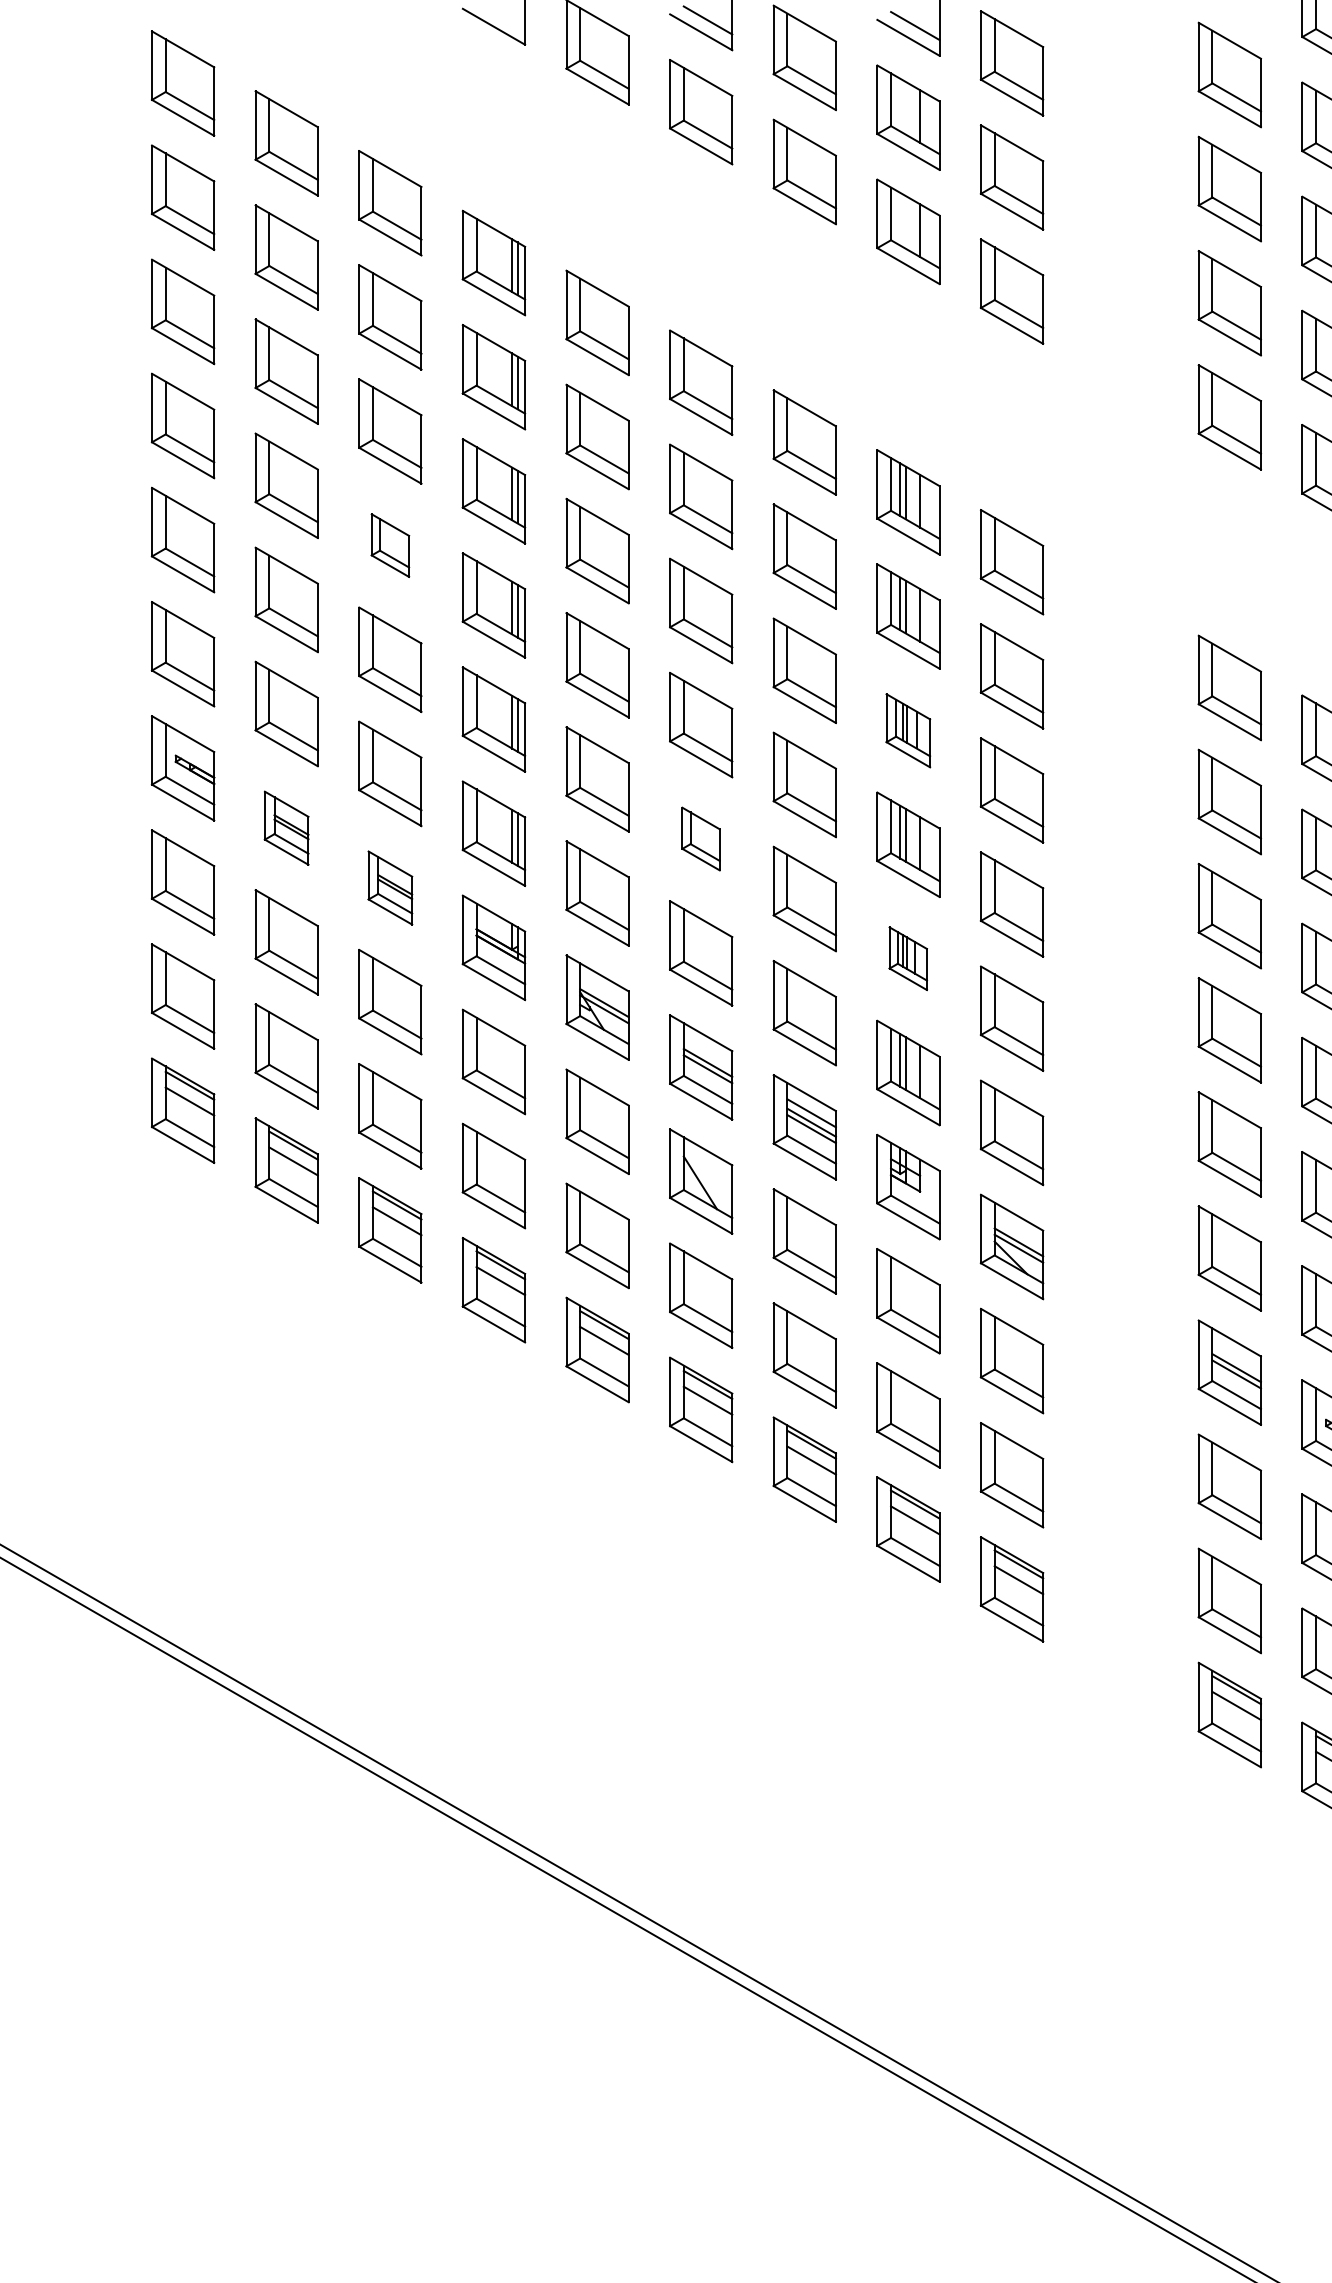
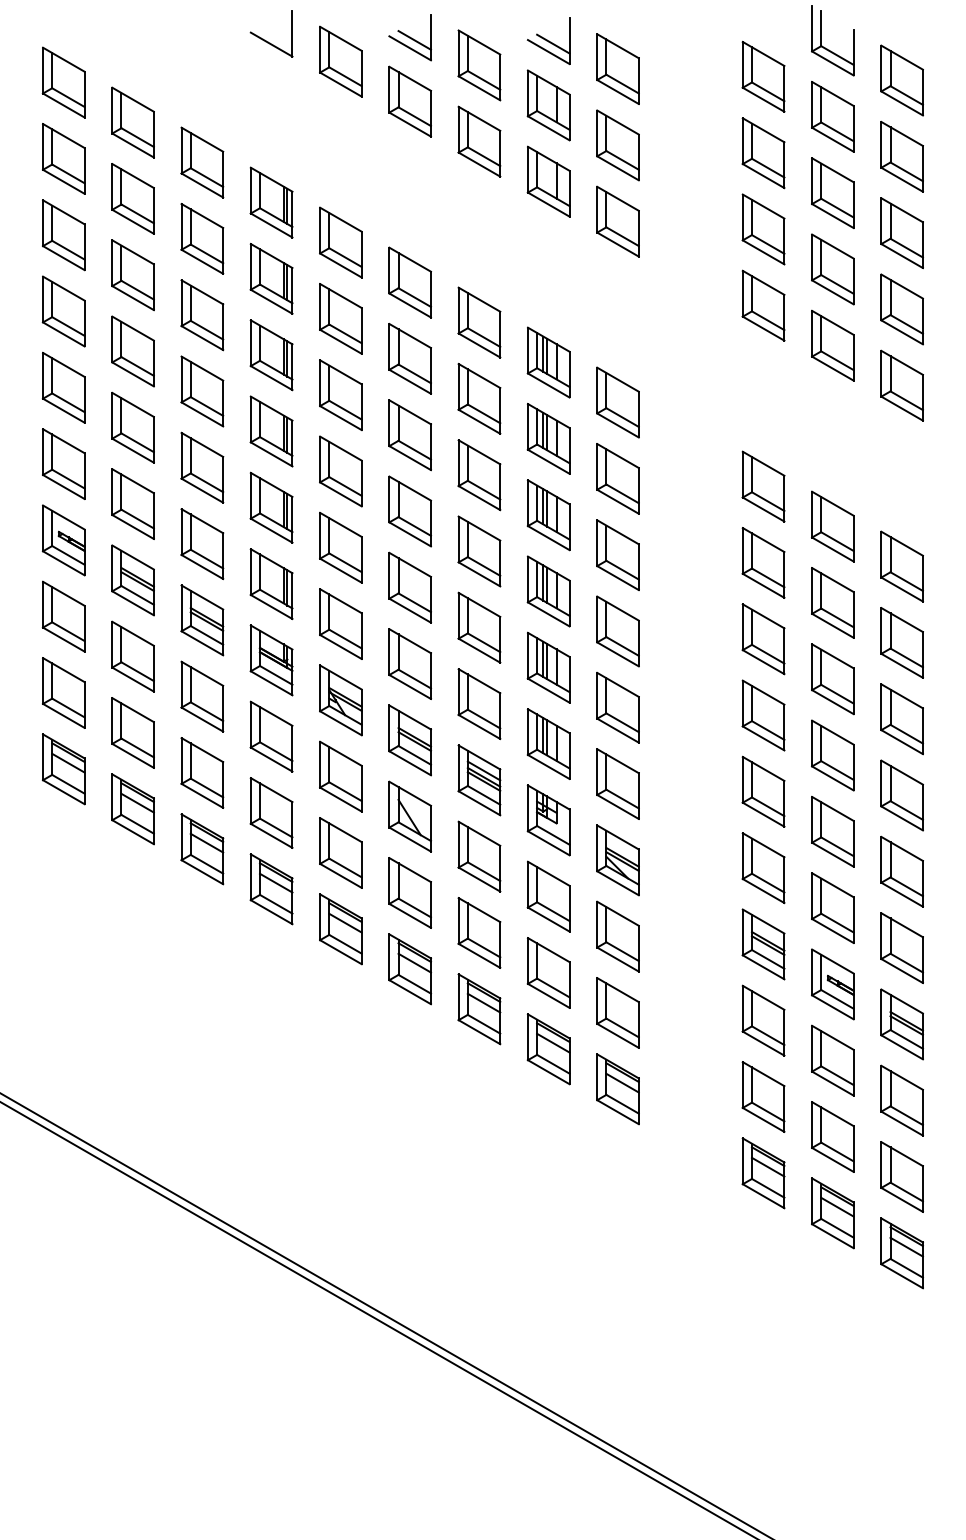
part: (390, 545) -> (202, 391), size x1.67
part: (908, 731) -> (548, 515), size x1.43
part: (285, 828) -> (132, 580), size x1.43
part: (700, 838) -> (409, 587), size x1.67
part: (390, 888) -> (202, 620), size x1.43
part: (908, 958) -> (548, 667), size x1.67

